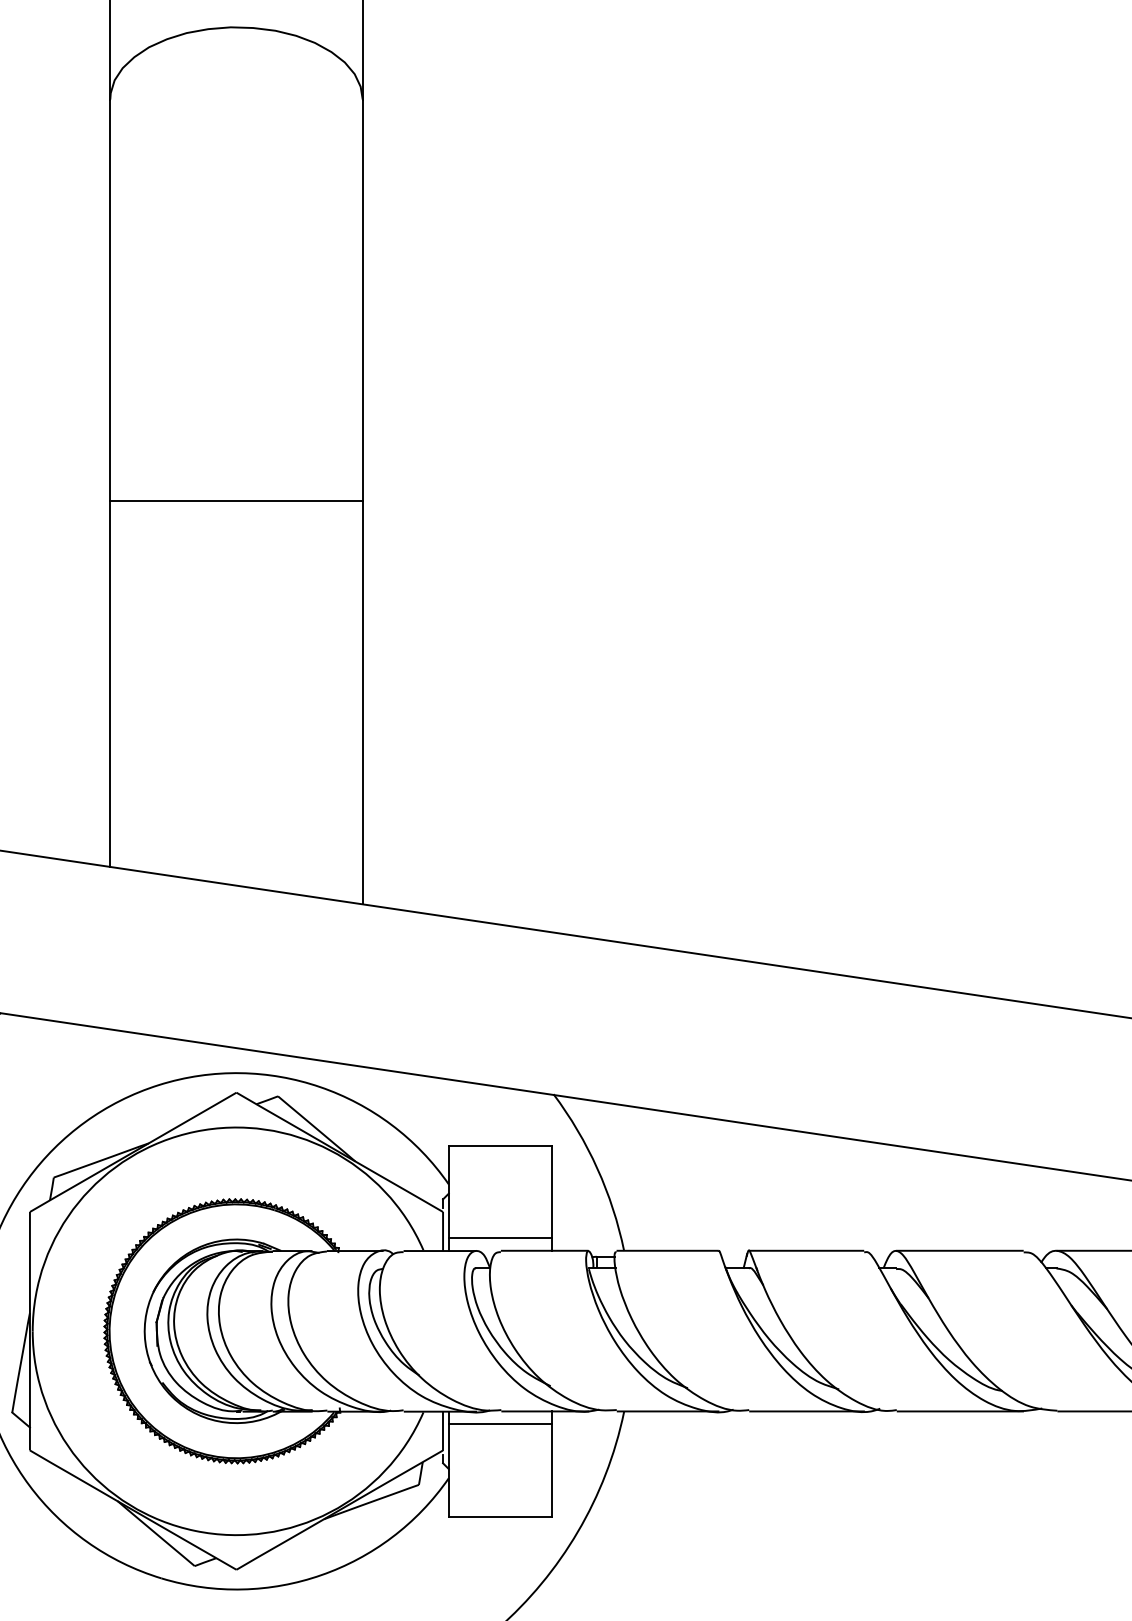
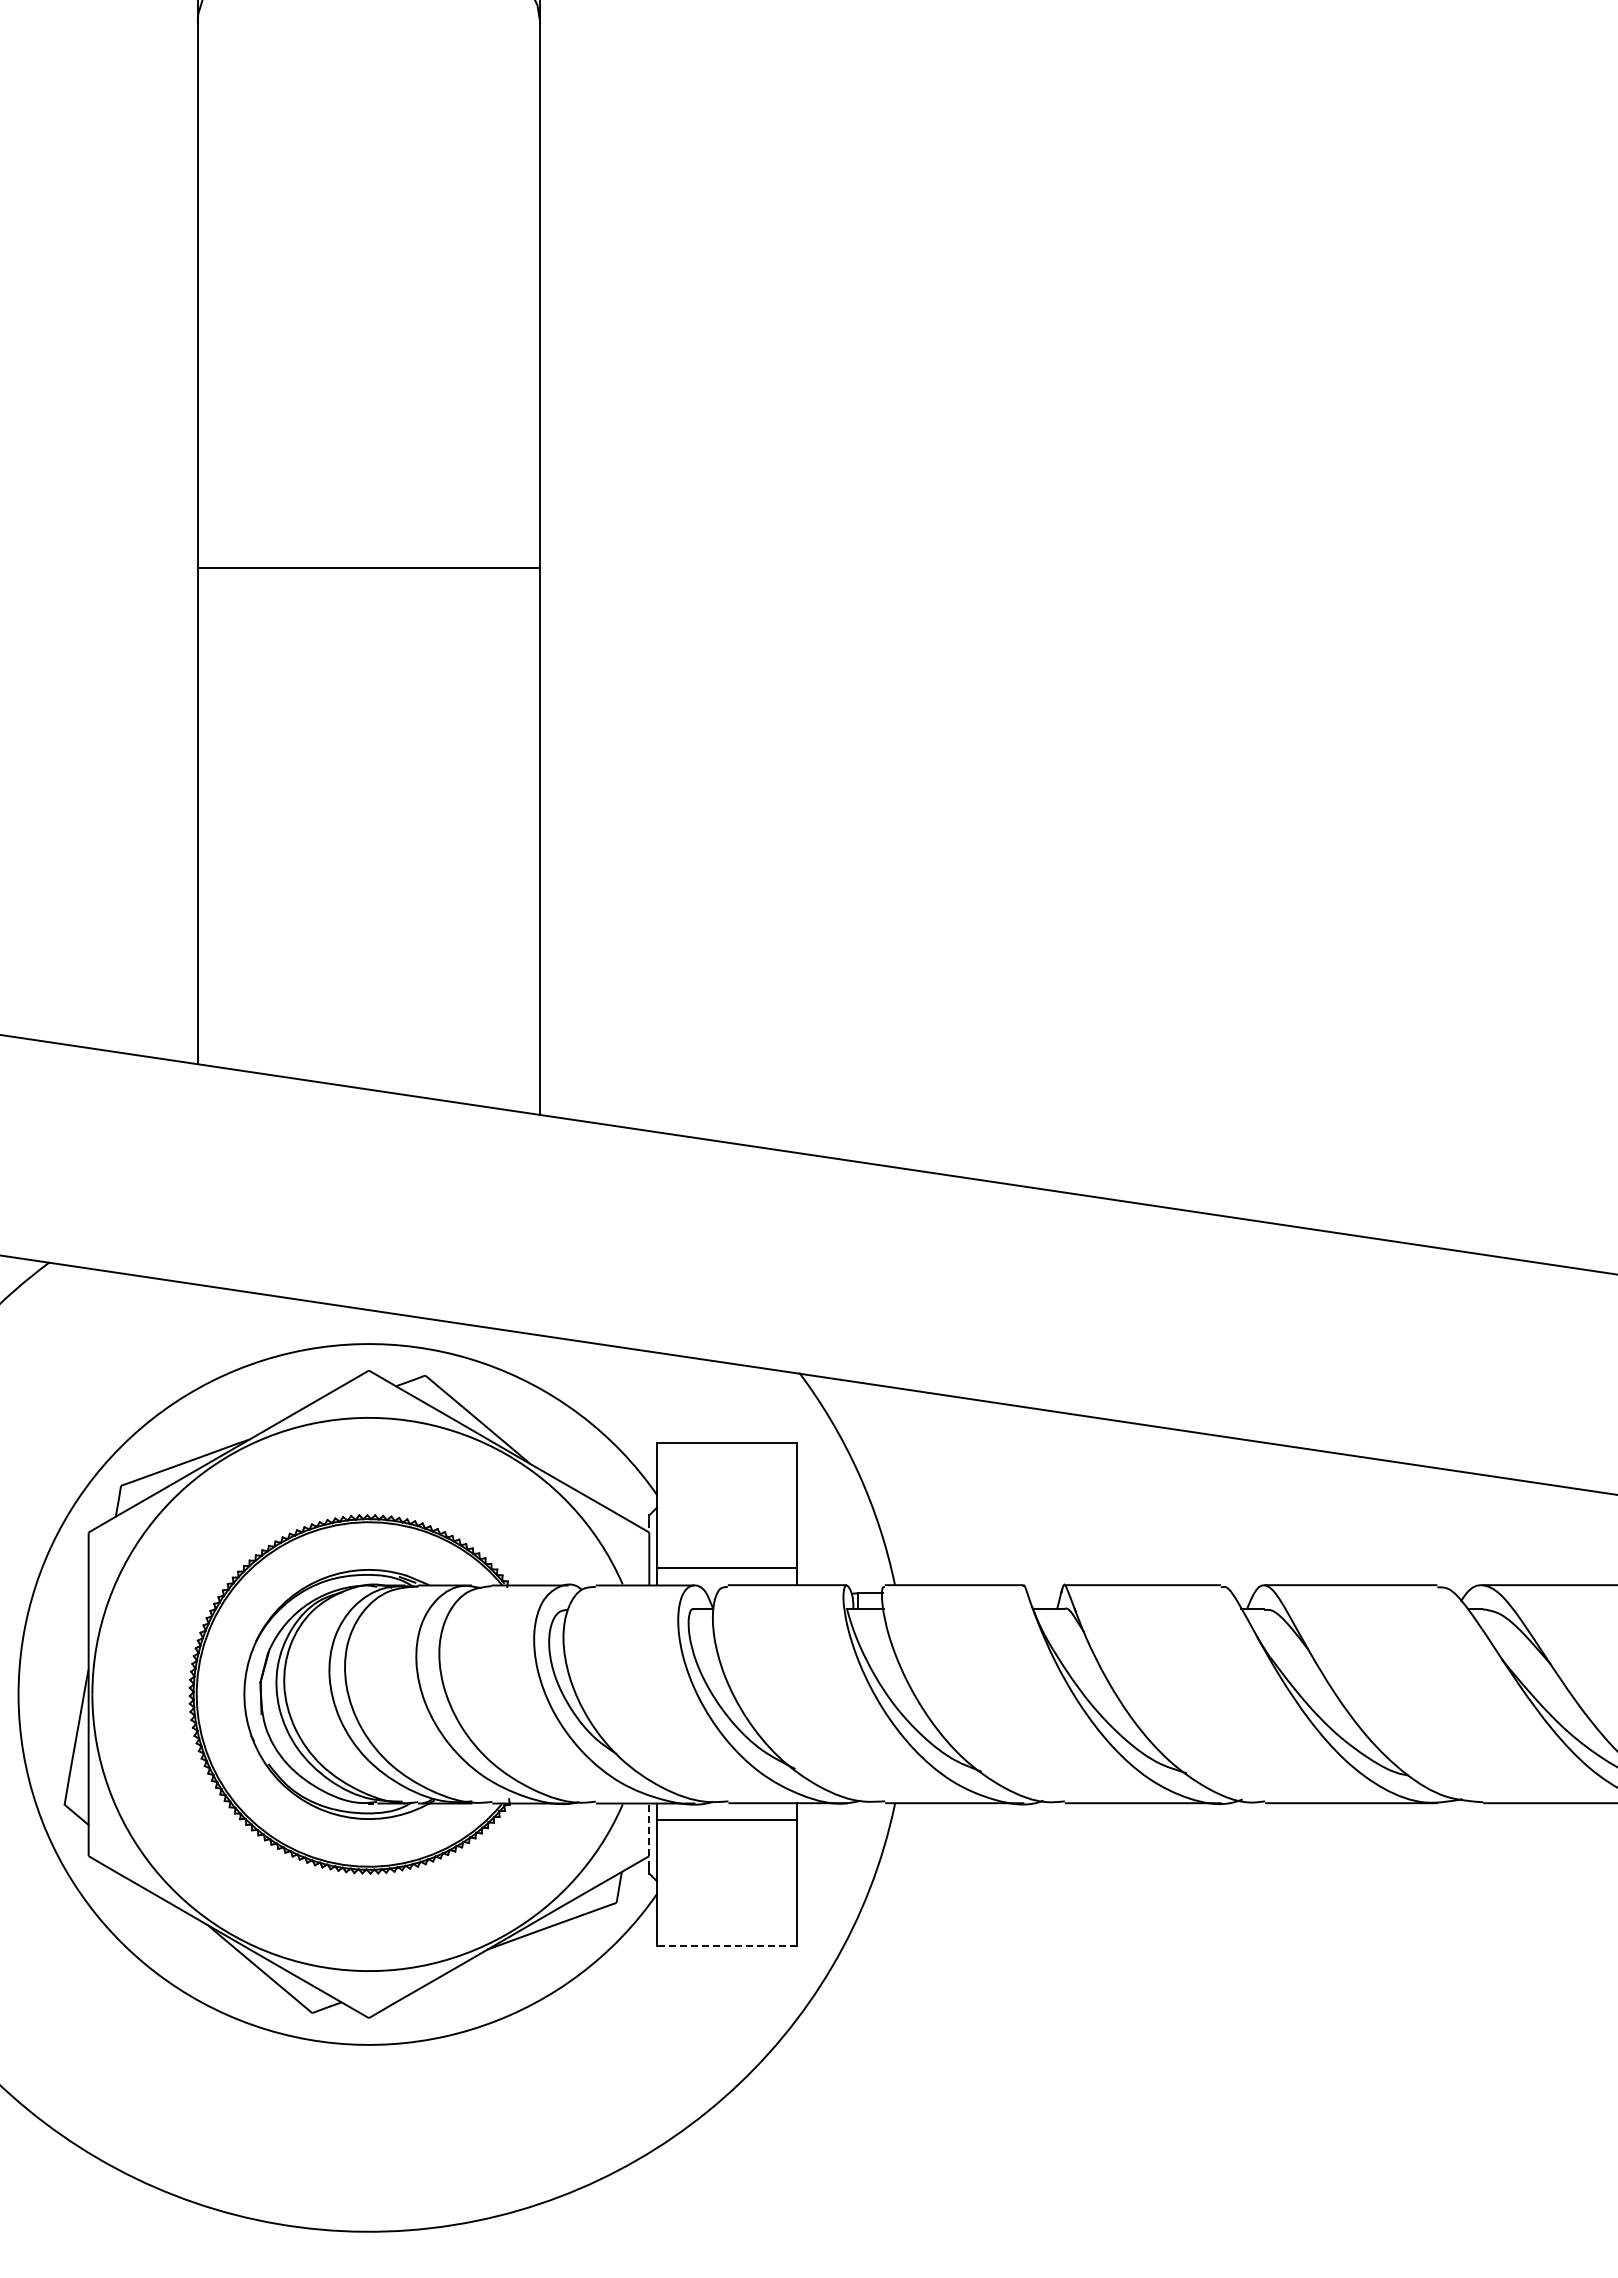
line: (443, 1430) -> (649, 1829), solid -> dashed
line: (499, 1517) -> (726, 1946), solid -> dashed

